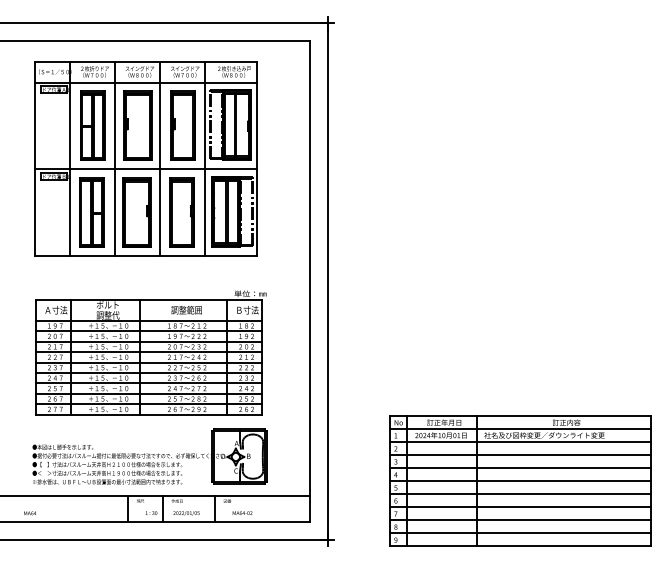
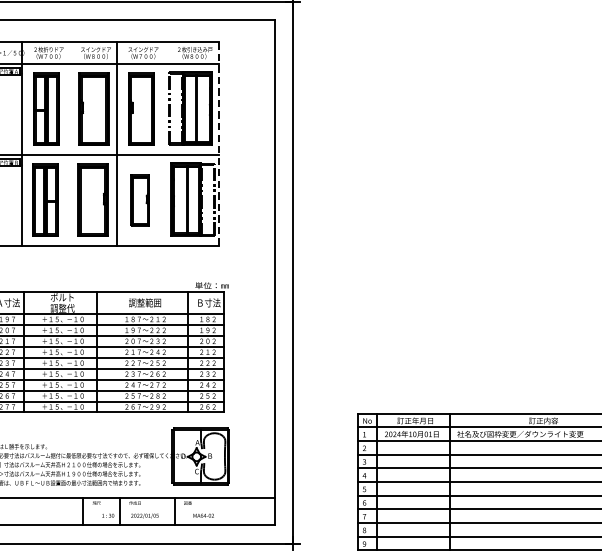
line: (114, 158) -> (69, 143), removed
line: (205, 158) -> (164, 143), removed
line: (257, 159) -> (219, 144), solid -> dashed
part: (181, 212) -> (139, 200), size x0.7

